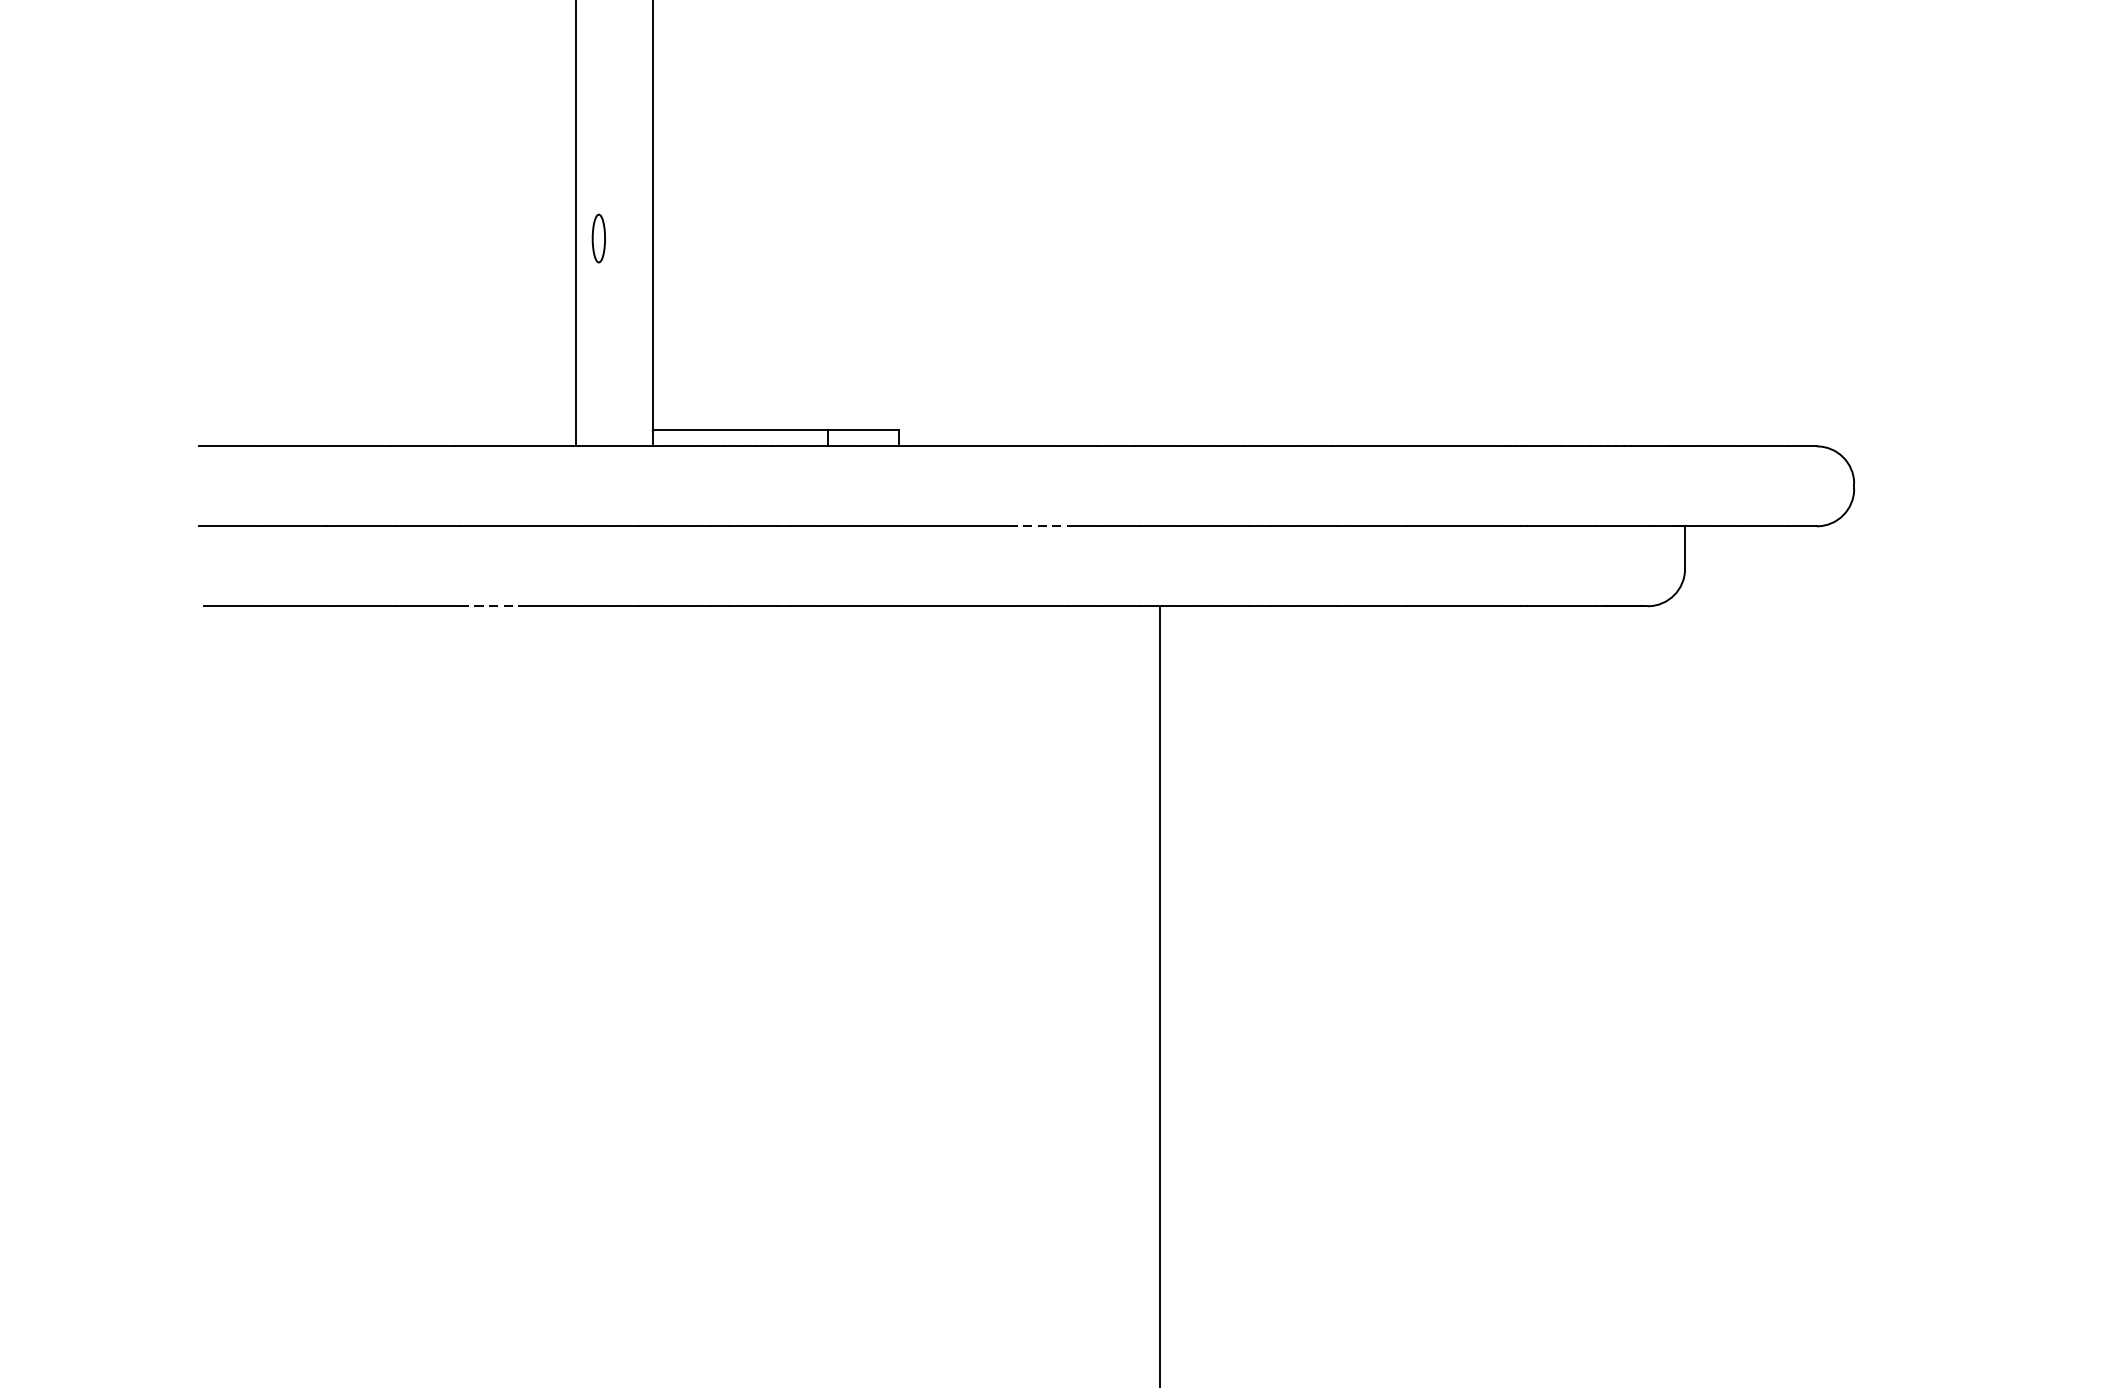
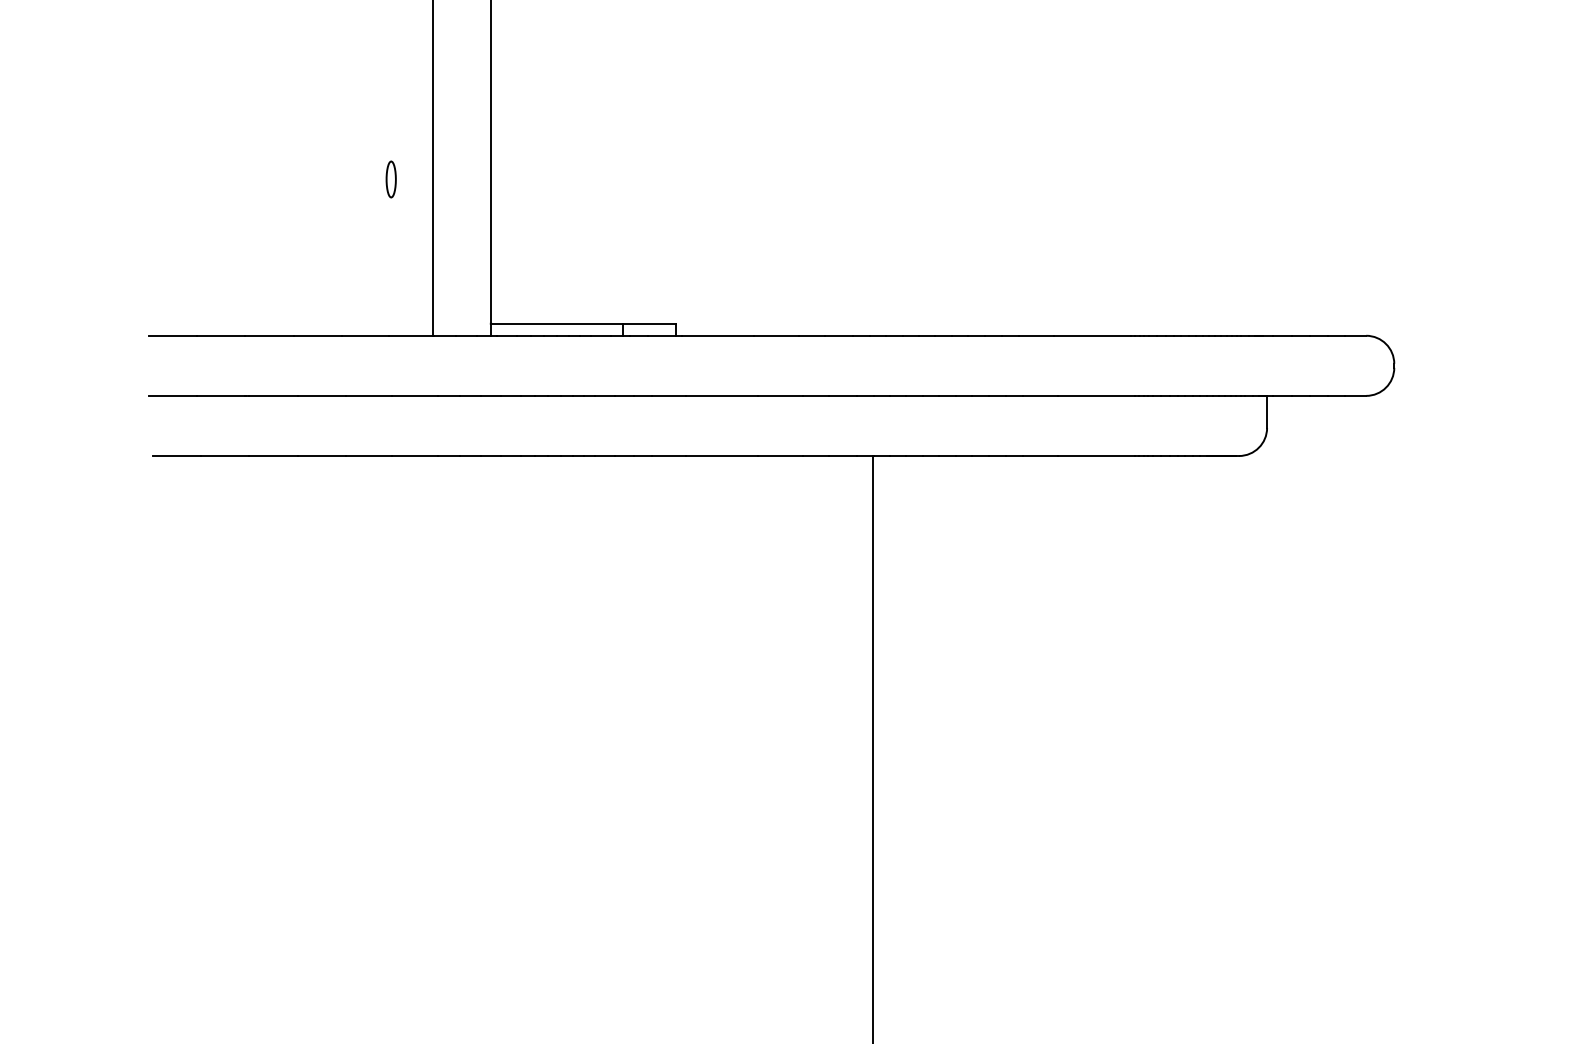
part: (597, 238) -> (390, 179), moved
line: (1038, 525) -> (780, 395), dashed -> solid
line: (491, 606) -> (369, 456), dashed -> solid

